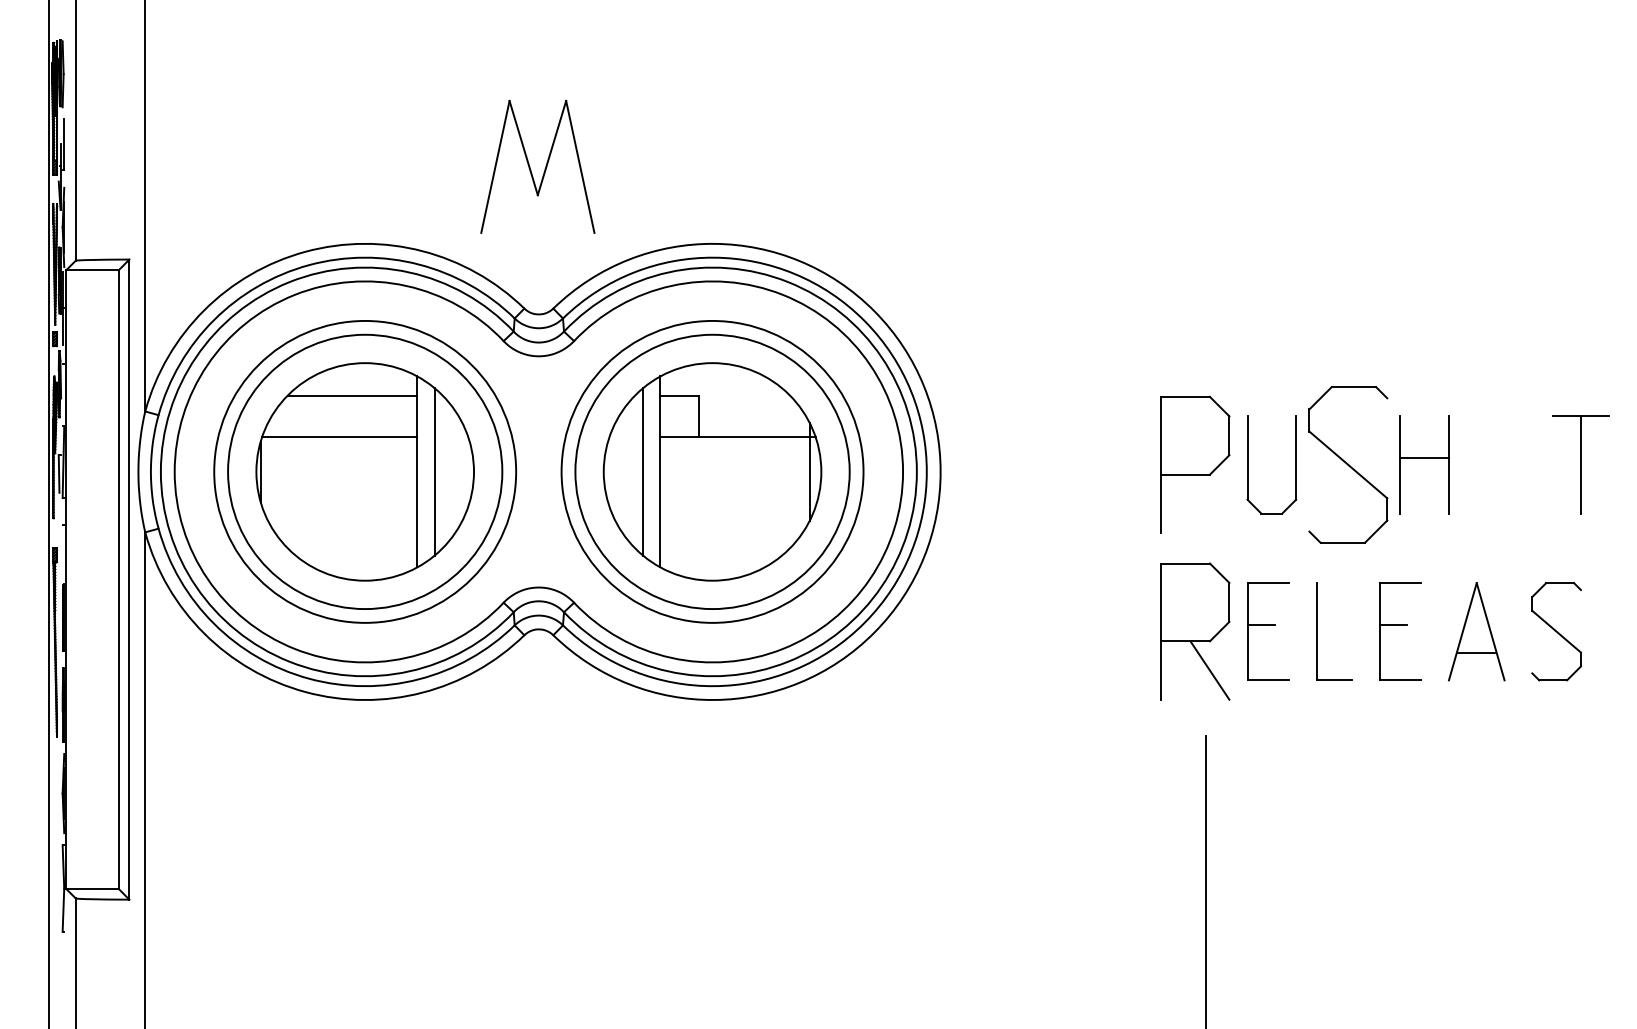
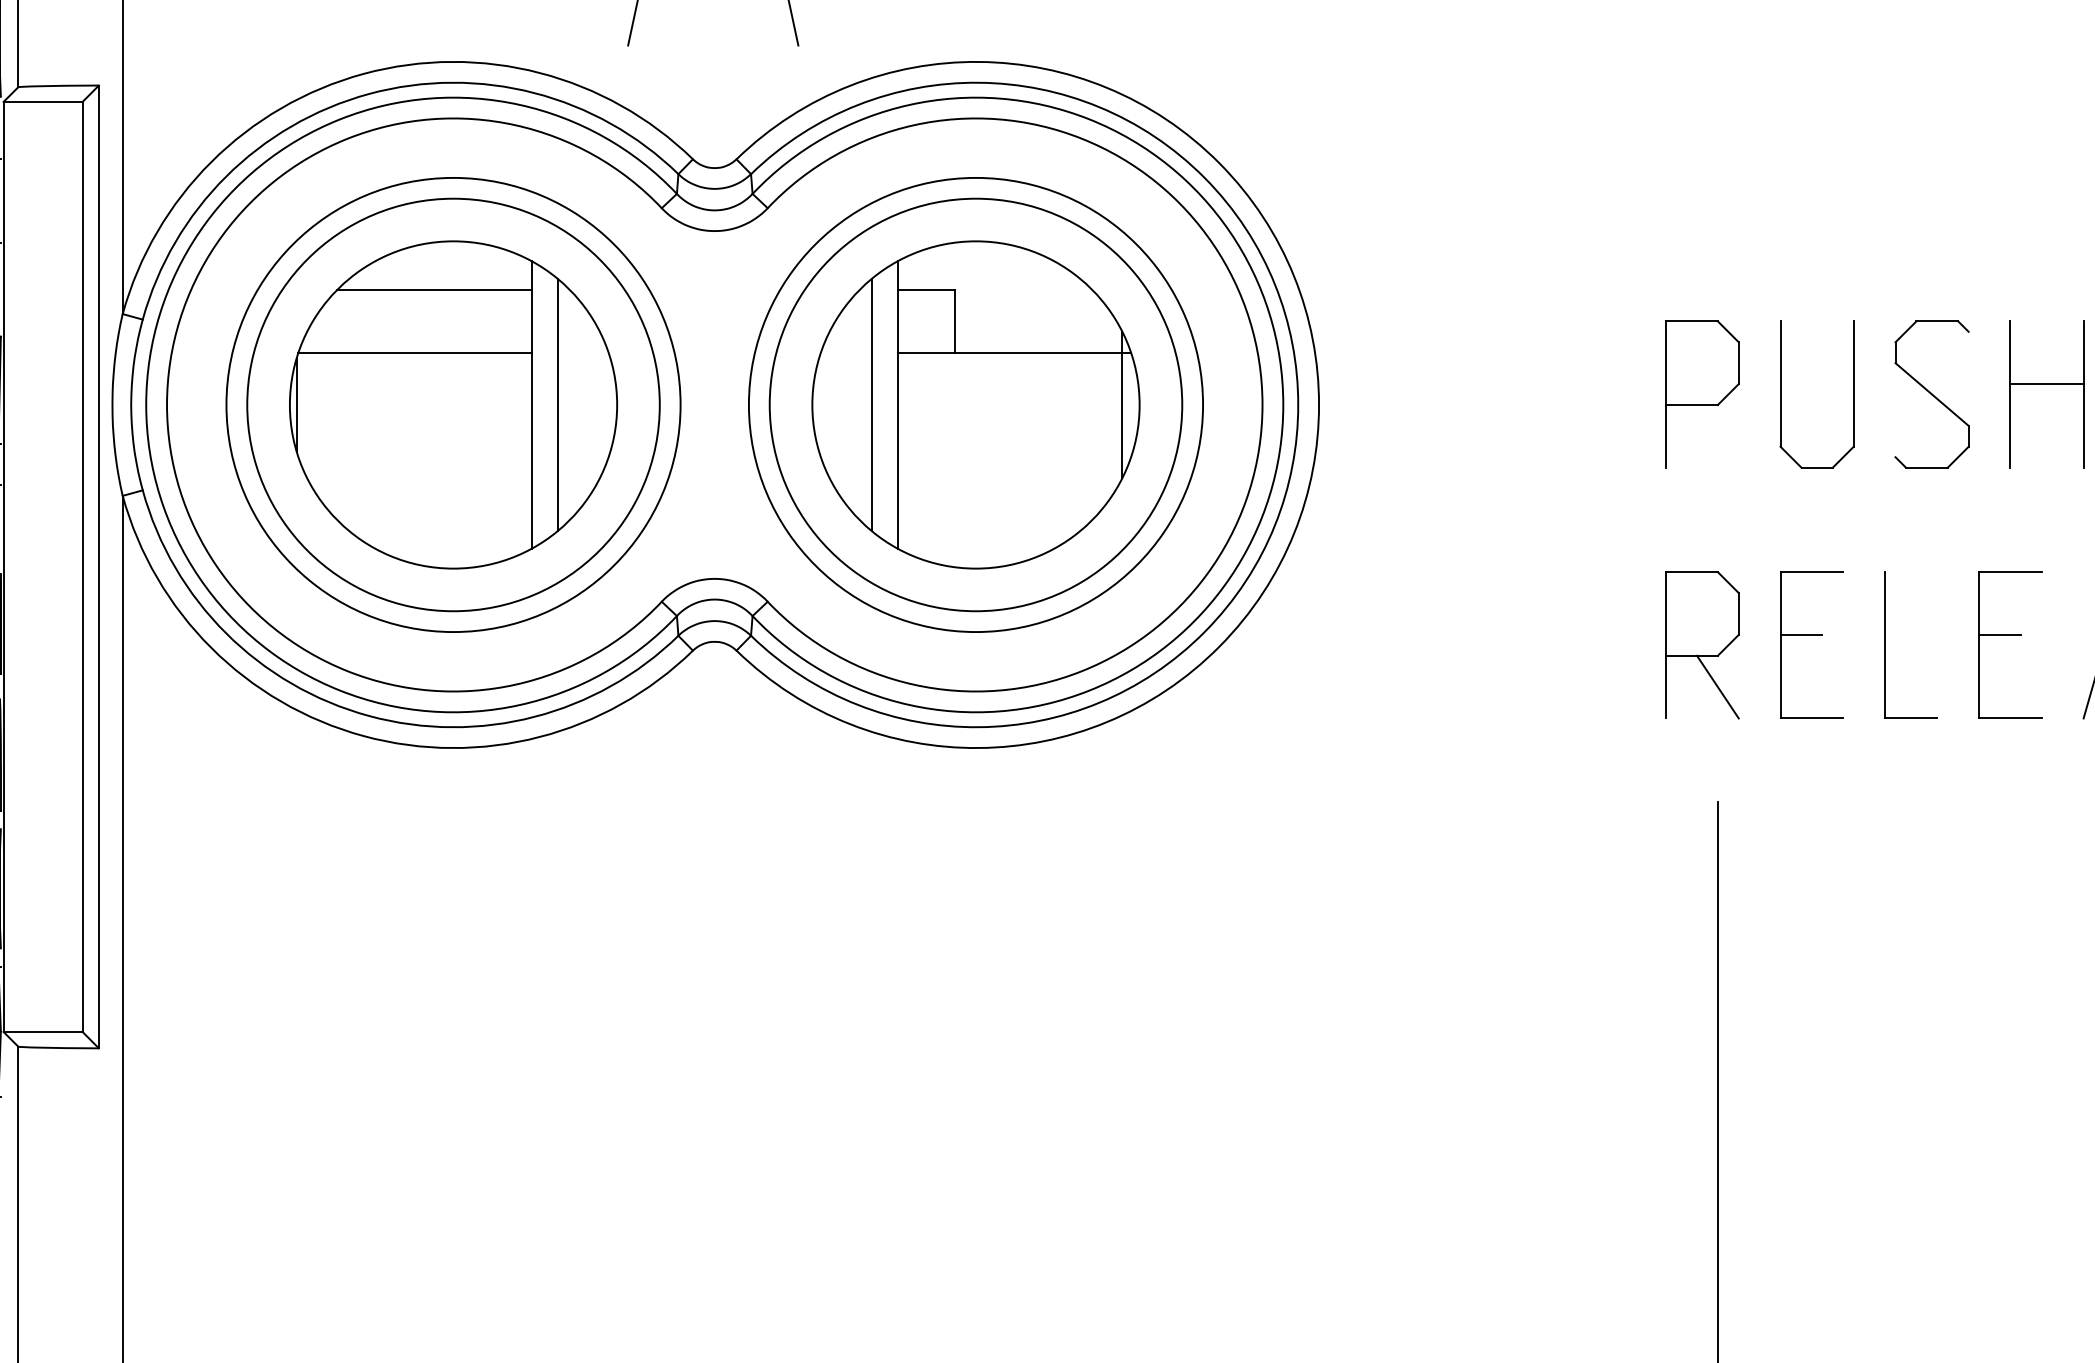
part: (1195, 464) -> (1702, 393), size x0.71
part: (1347, 464) -> (1931, 393), size x0.62
part: (1195, 631) -> (1702, 644), size x0.71

